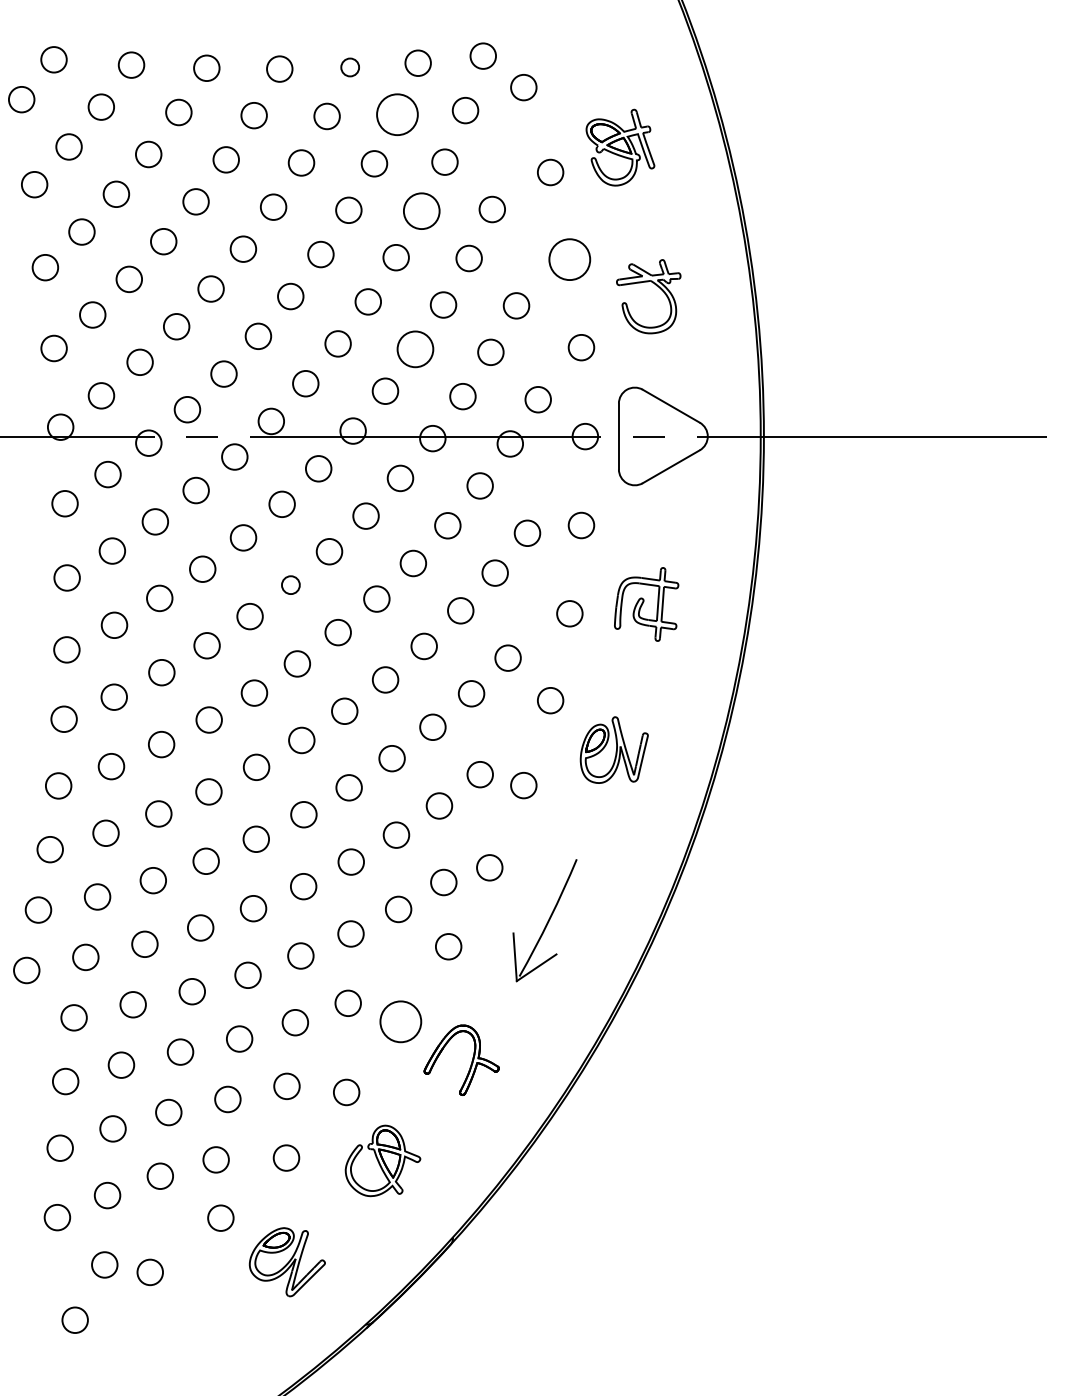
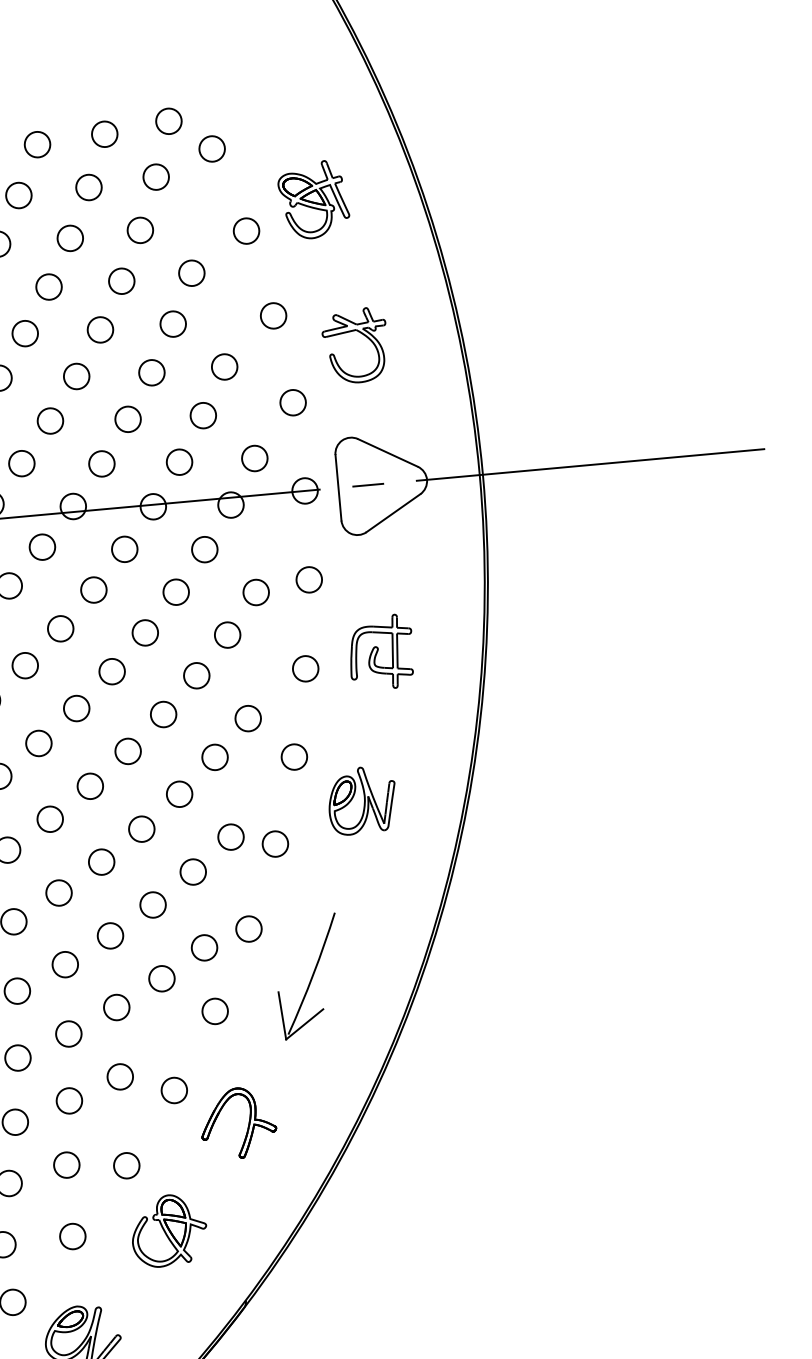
circle: (349, 67) -> (36, 144), size x1.43
circle: (397, 114) -> (88, 187), size x0.62
circle: (421, 210) -> (121, 280), size x0.71
circle: (569, 258) -> (273, 315), size x0.62
circle: (415, 348) -> (127, 418), size x0.71
circle: (290, 584) -> (24, 664), size x1.43
circle: (400, 1021) -> (173, 1090), size x0.62

